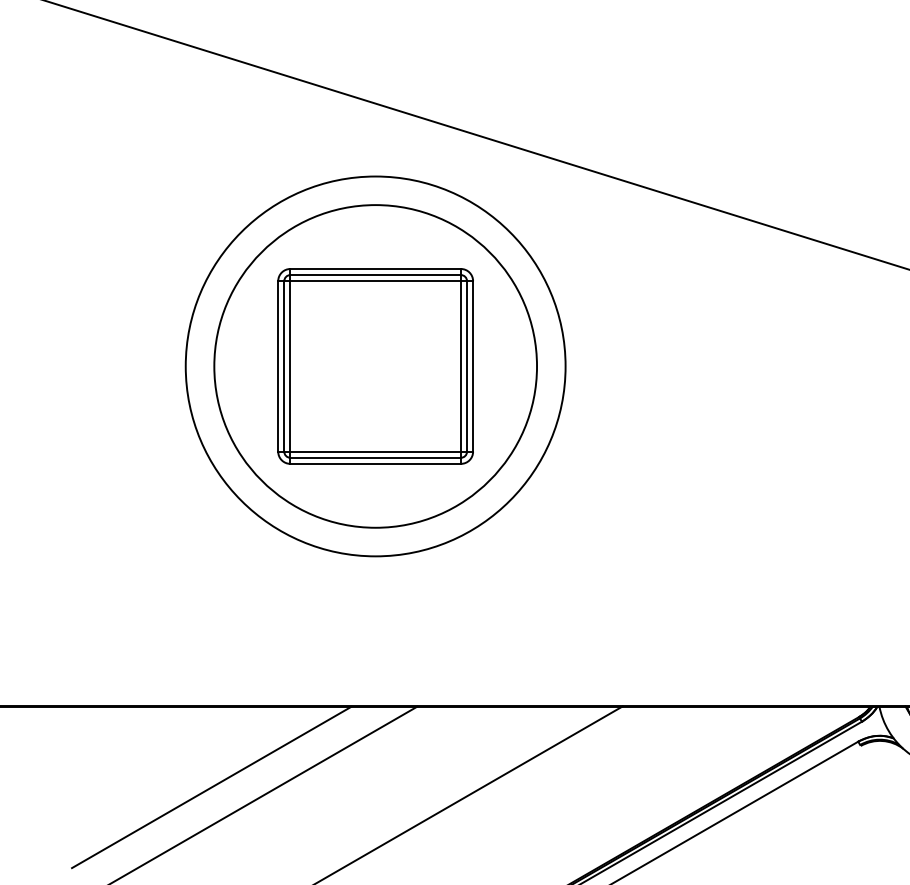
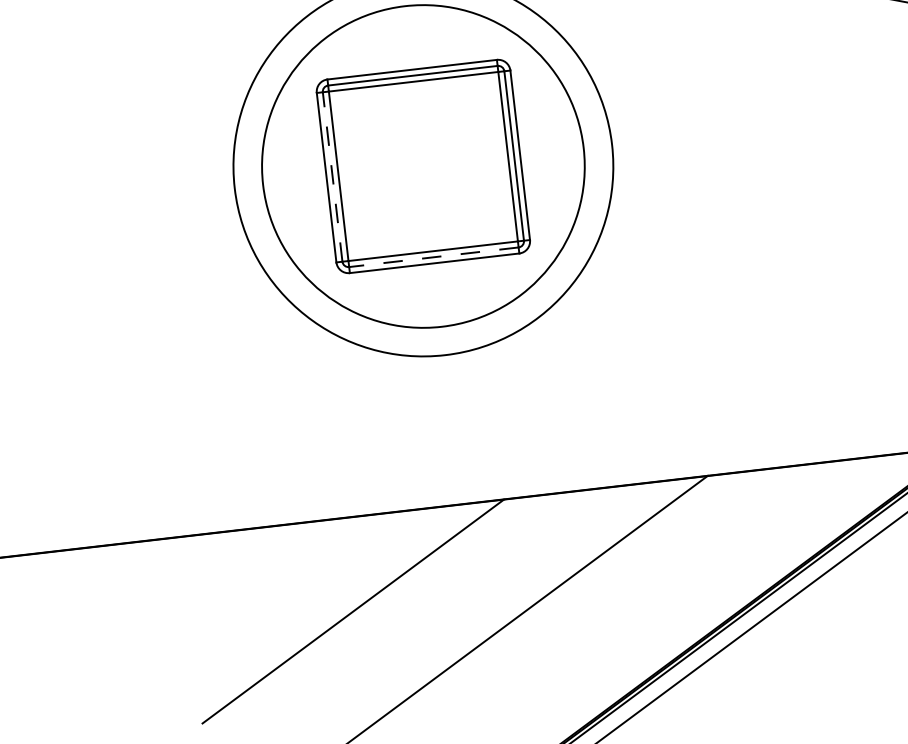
line: (284, 365) -> (332, 176), solid -> dashed
line: (375, 457) -> (433, 256), solid -> dashed
line: (211, 787) -> (308, 603), removed

